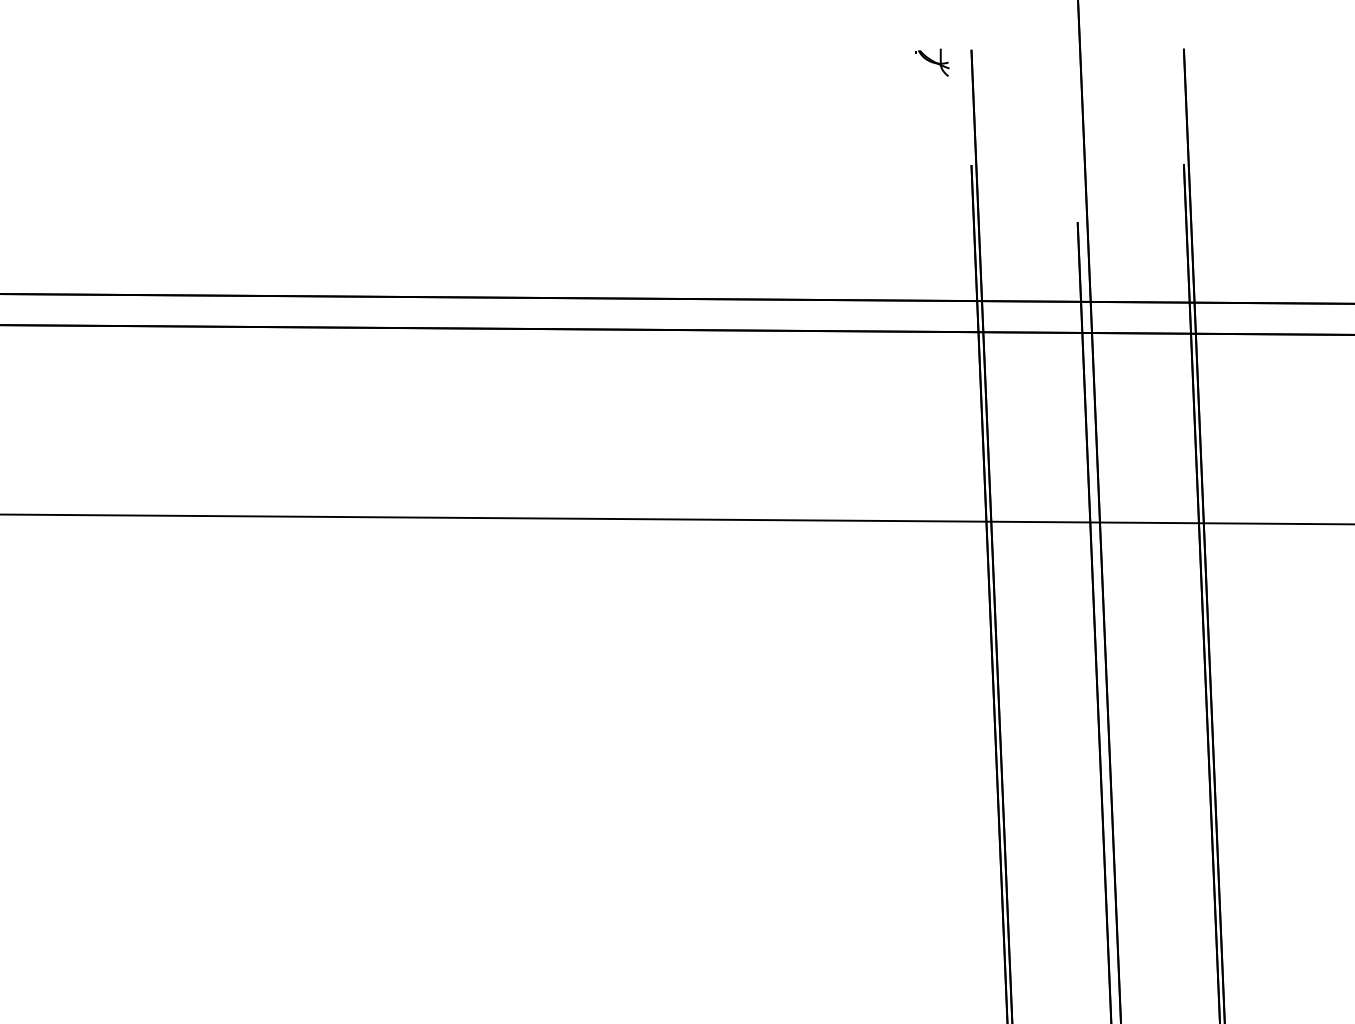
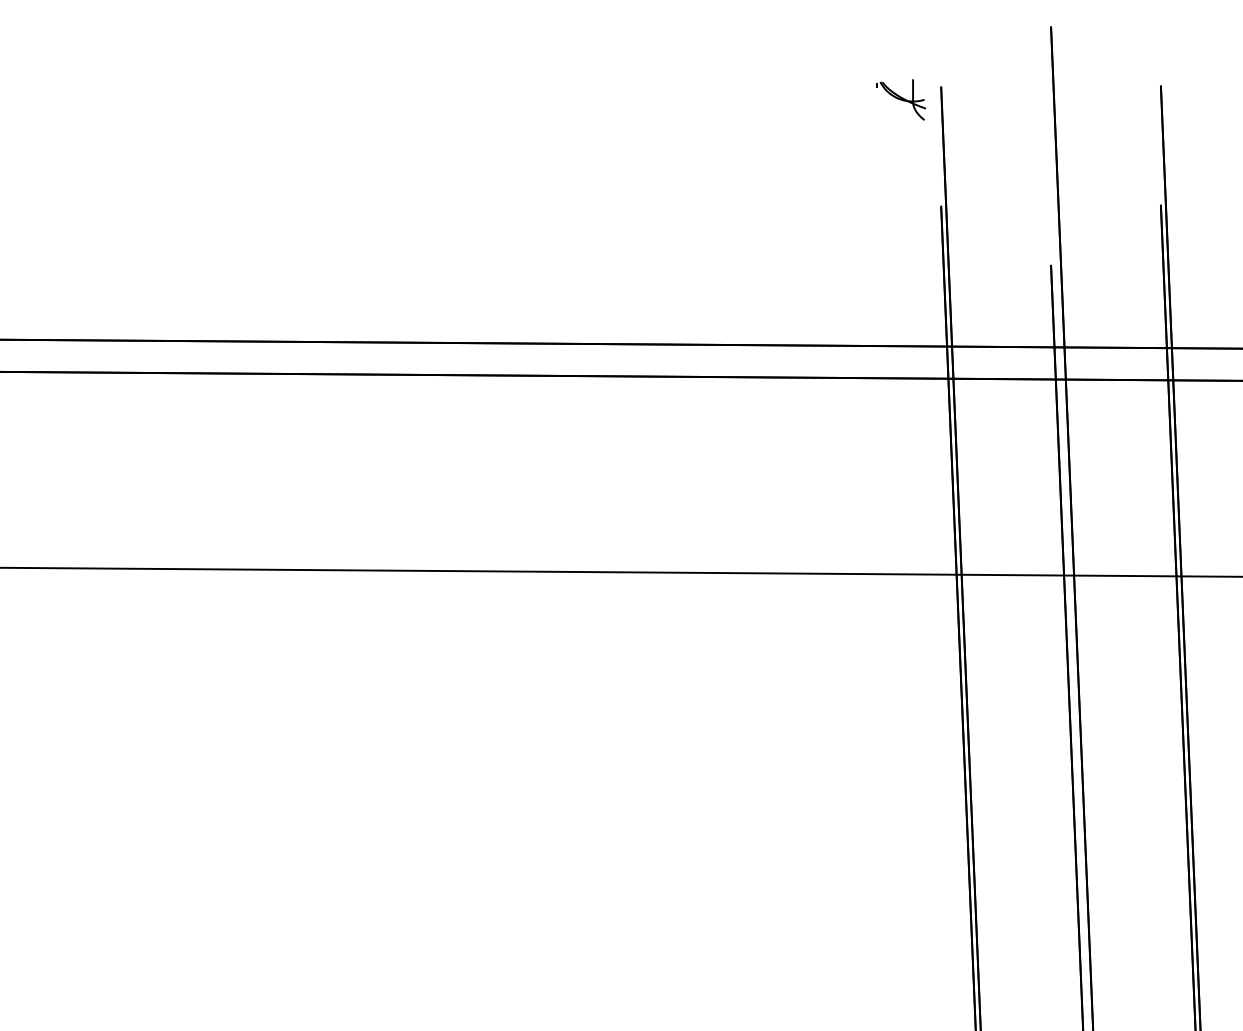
part: (932, 62) -> (900, 99), size x1.43

